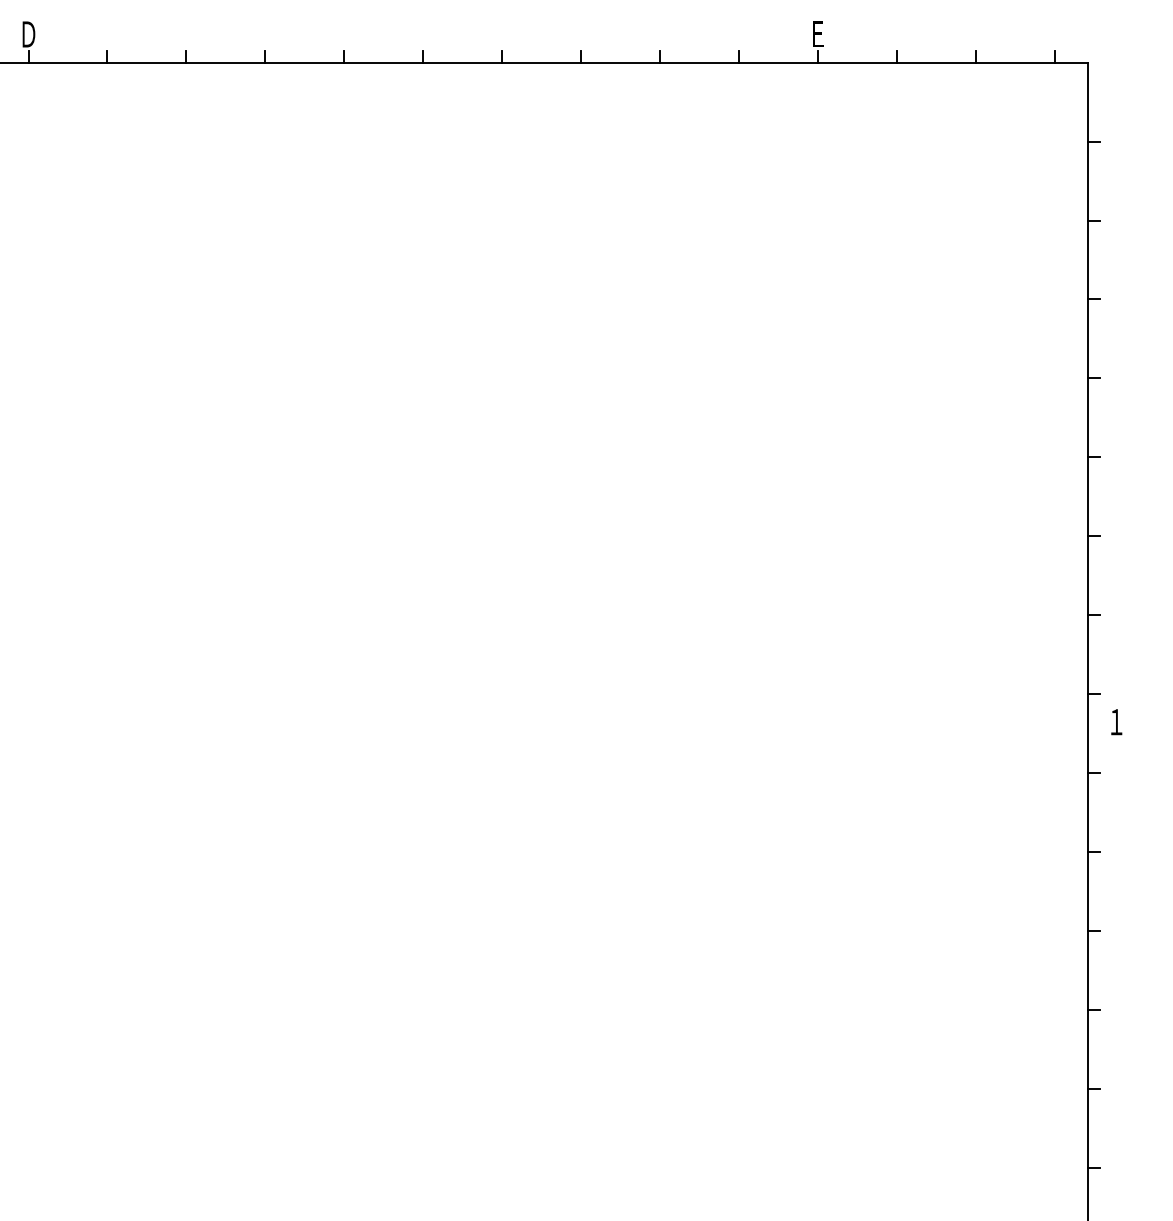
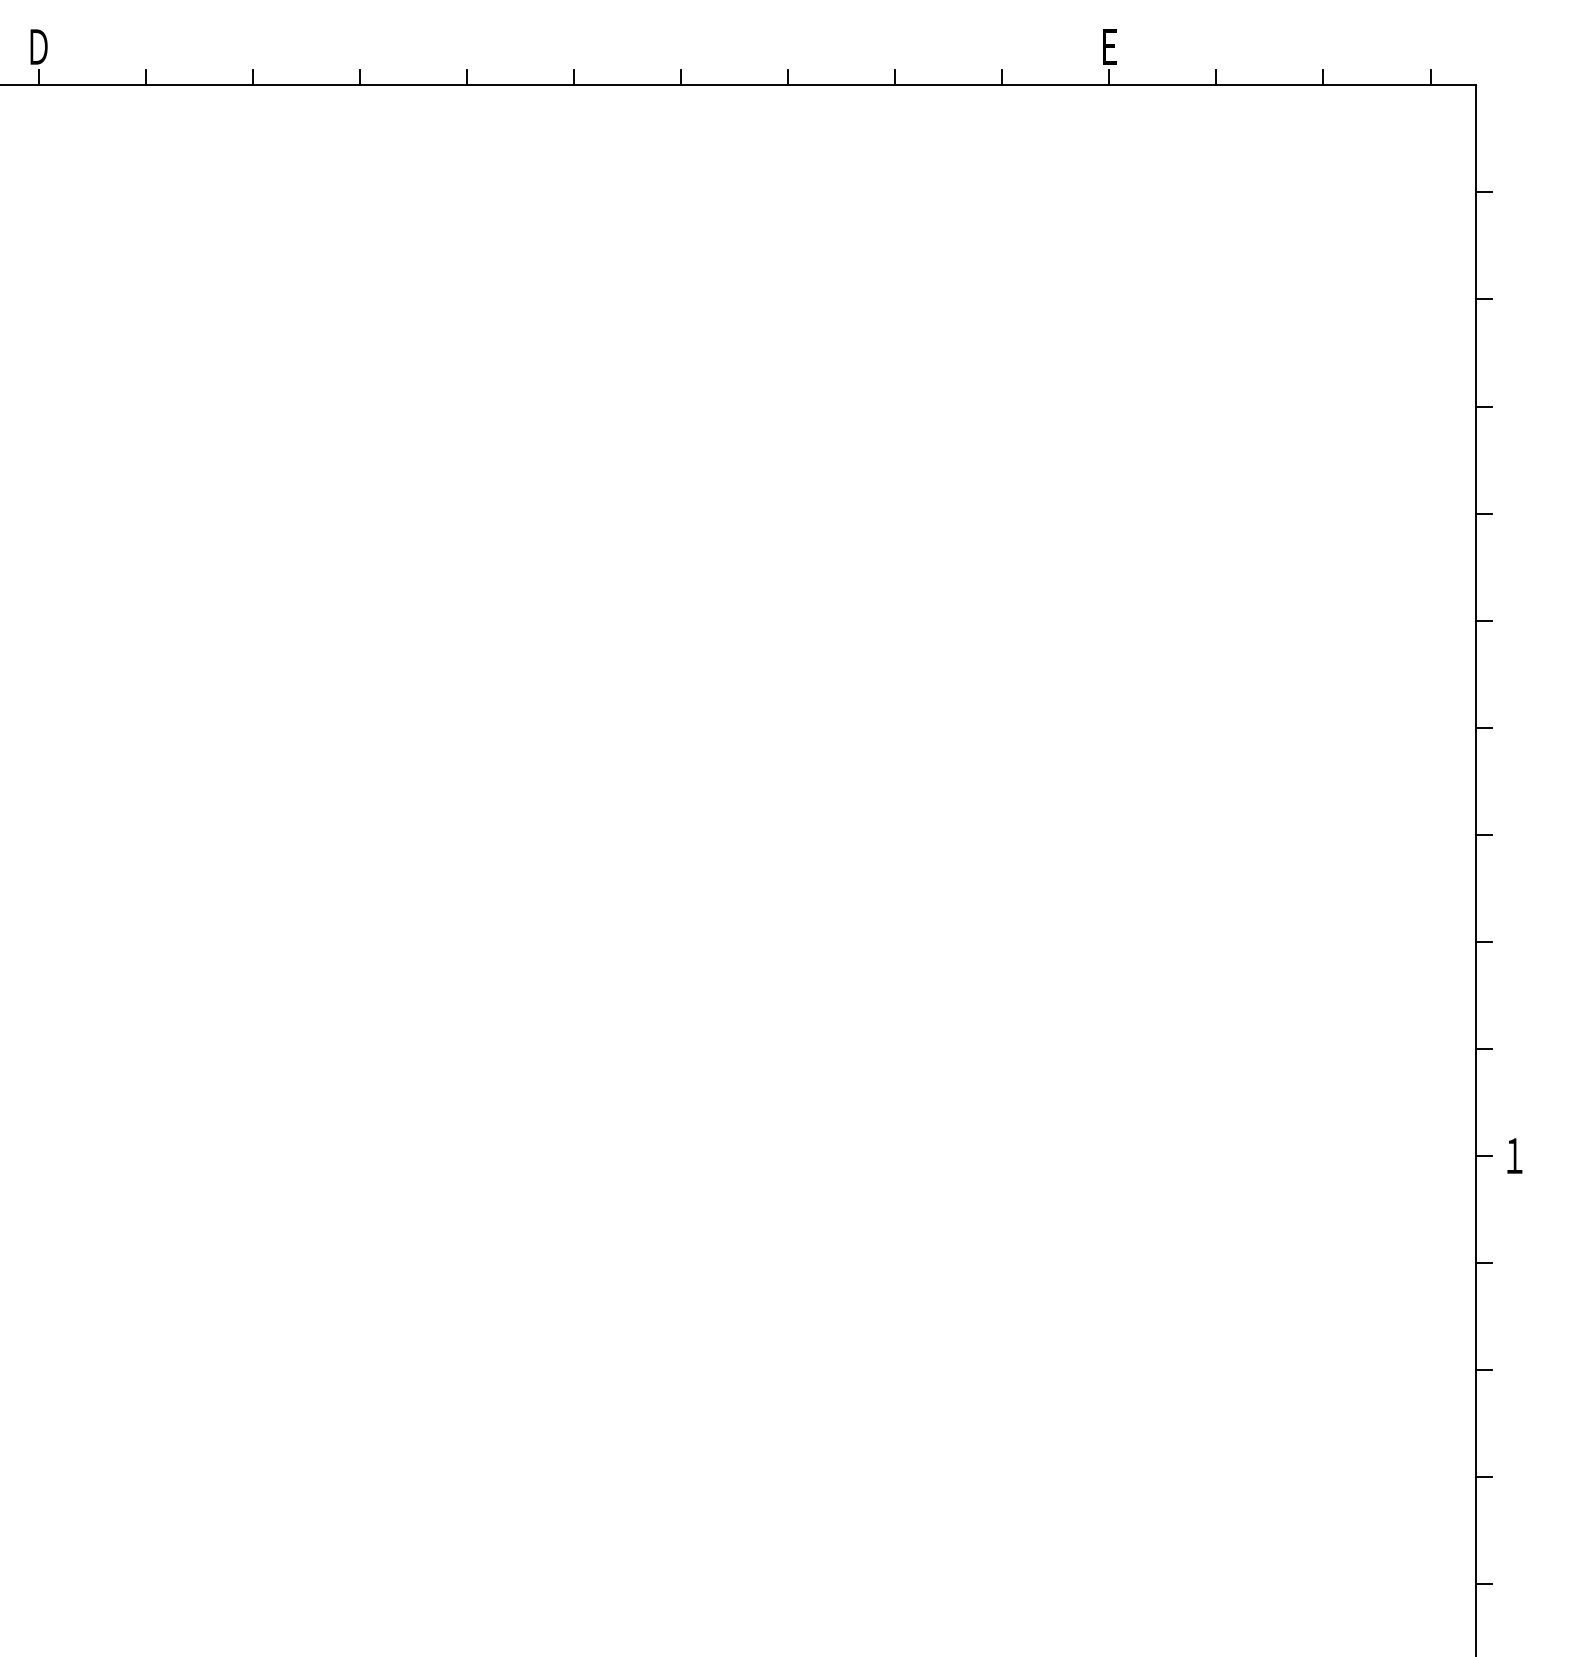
text: (1116, 721) -> (1514, 1155), moved

